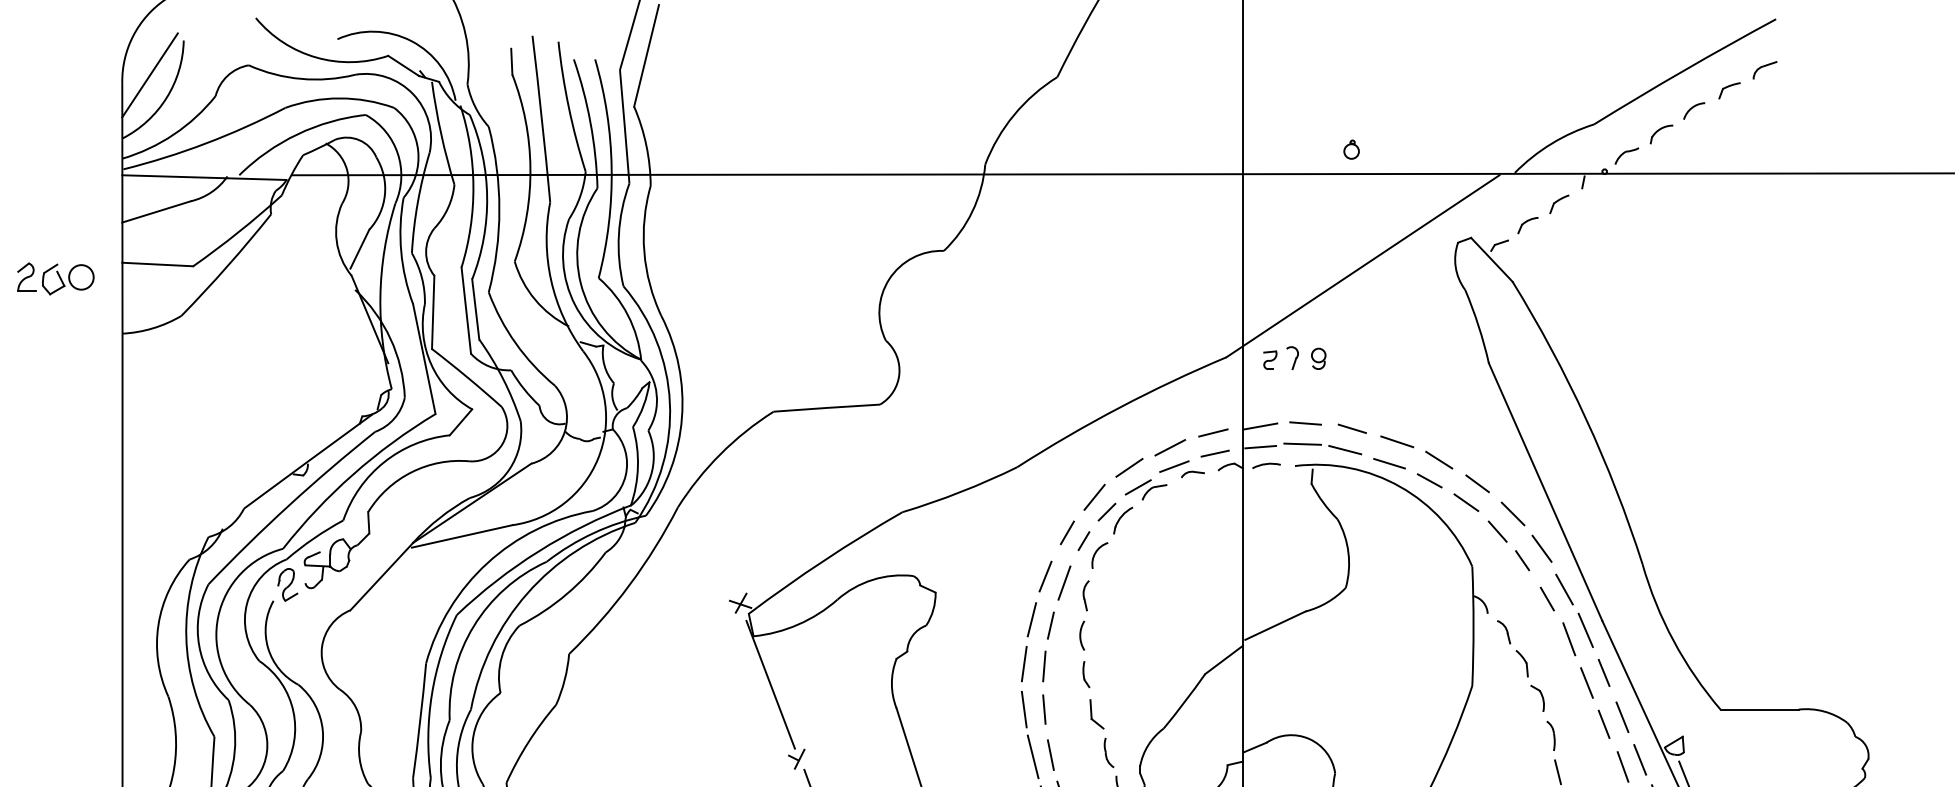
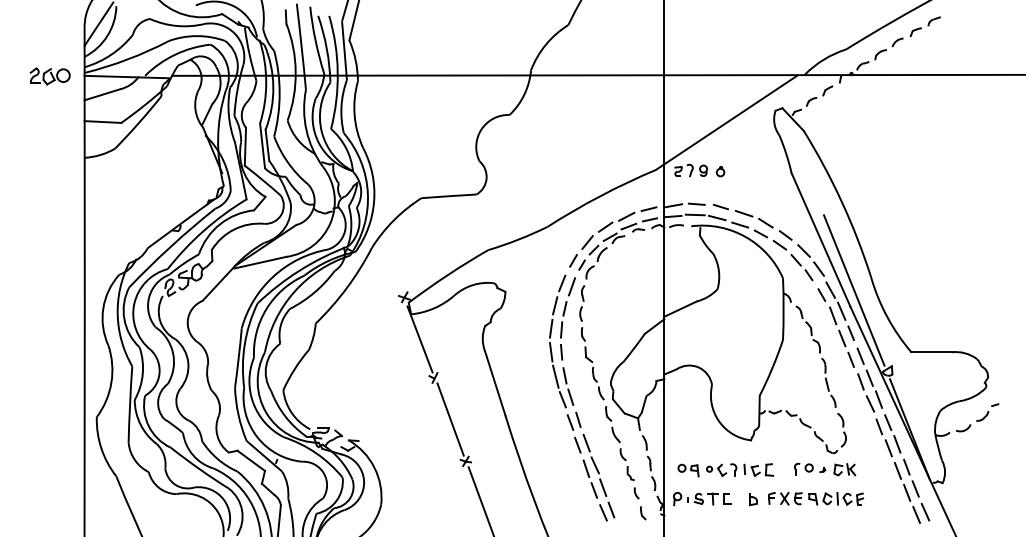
part: (1351, 149) -> (720, 171), moved
part: (54, 278) -> (49, 76), moved
line: (1608, 590) -> (853, 290), added

